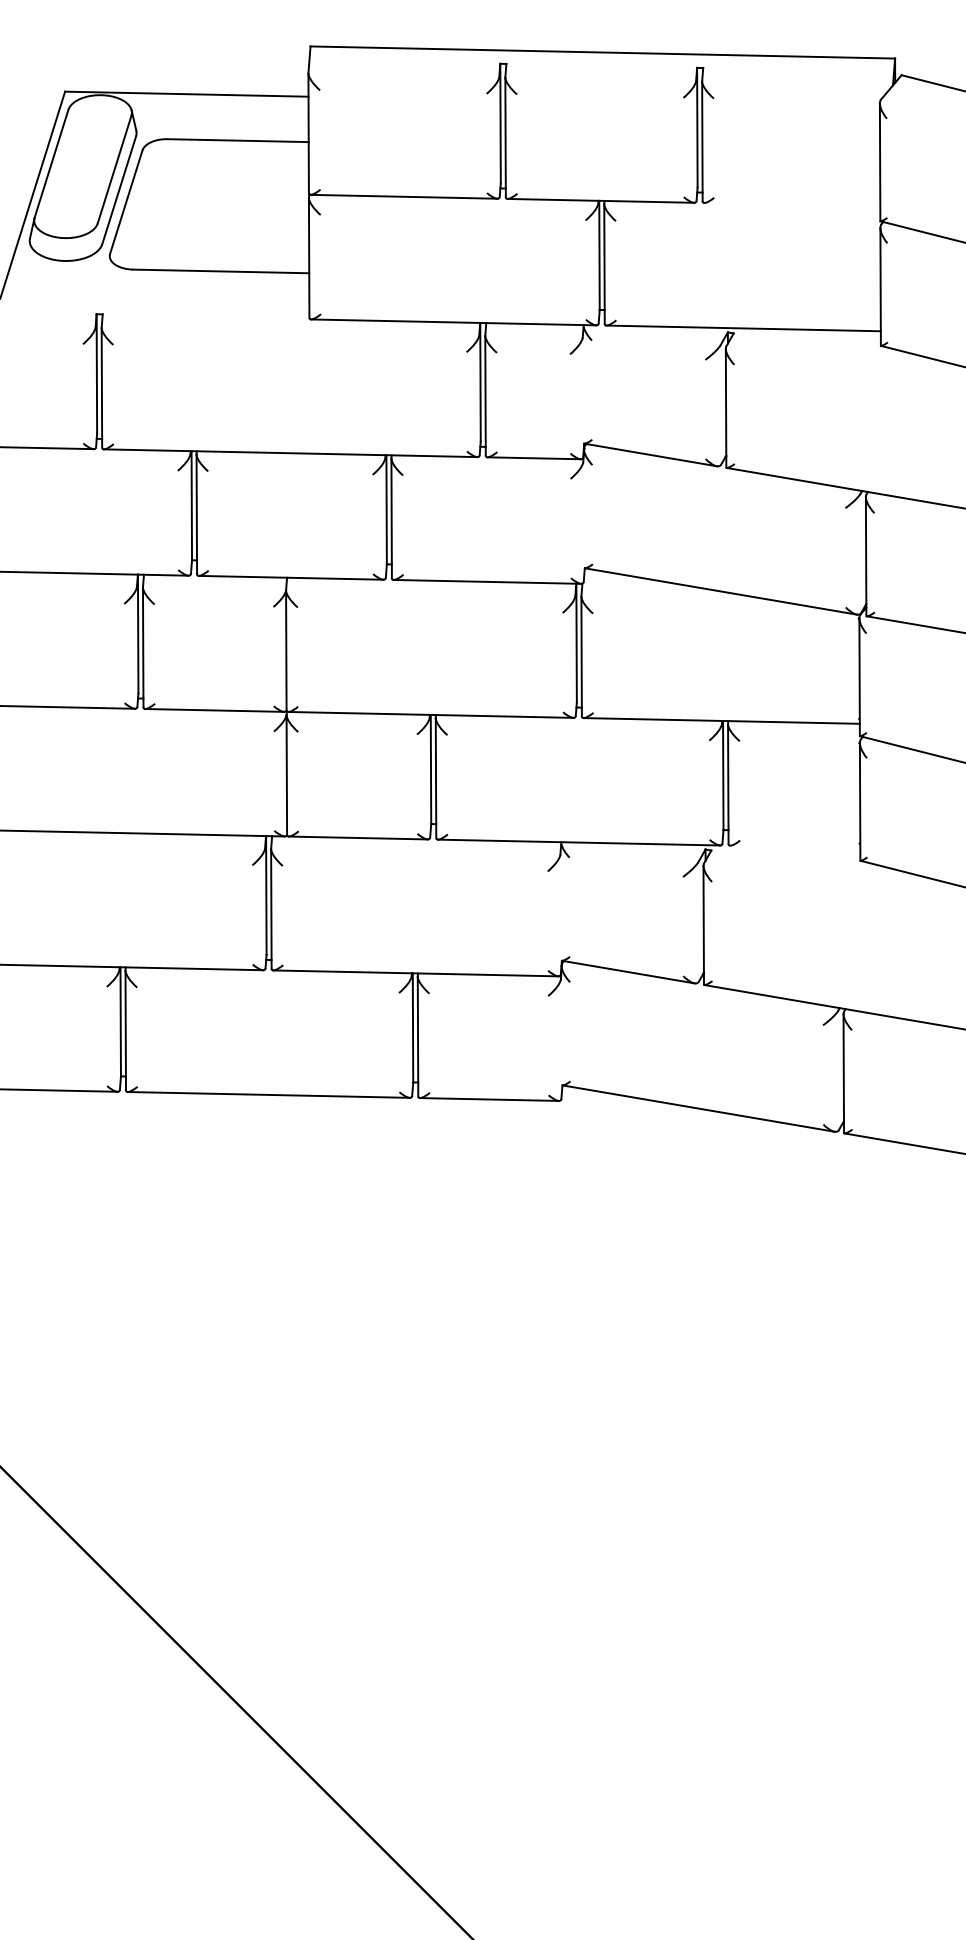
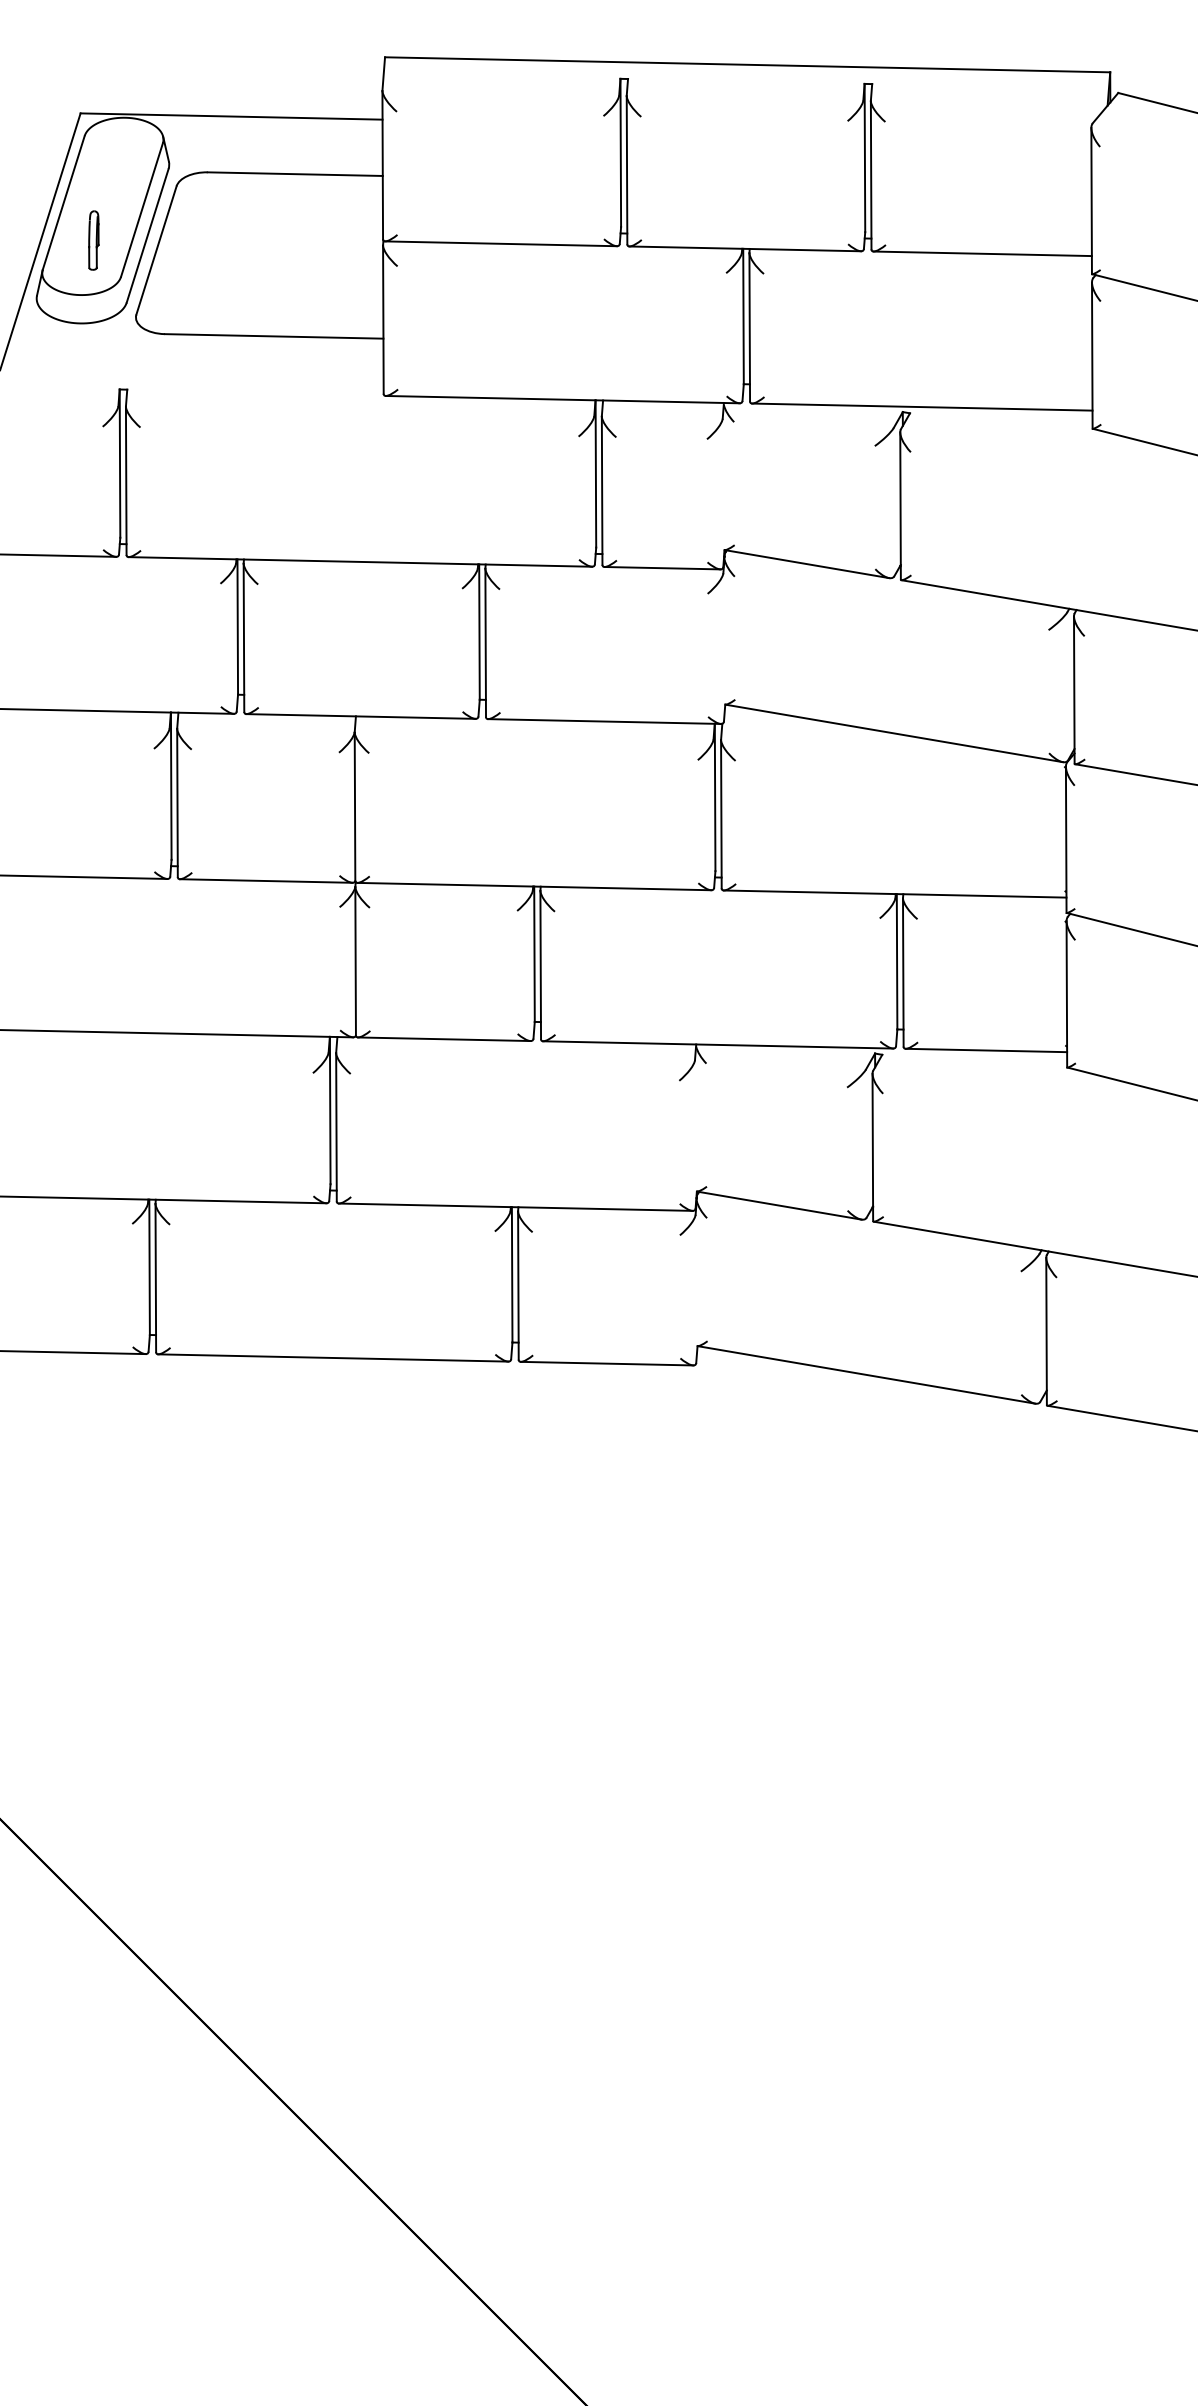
part: (75, 194) -> (93, 240), added
line: (792, 204) -> (982, 253), added
line: (795, 847) -> (986, 1050), added

